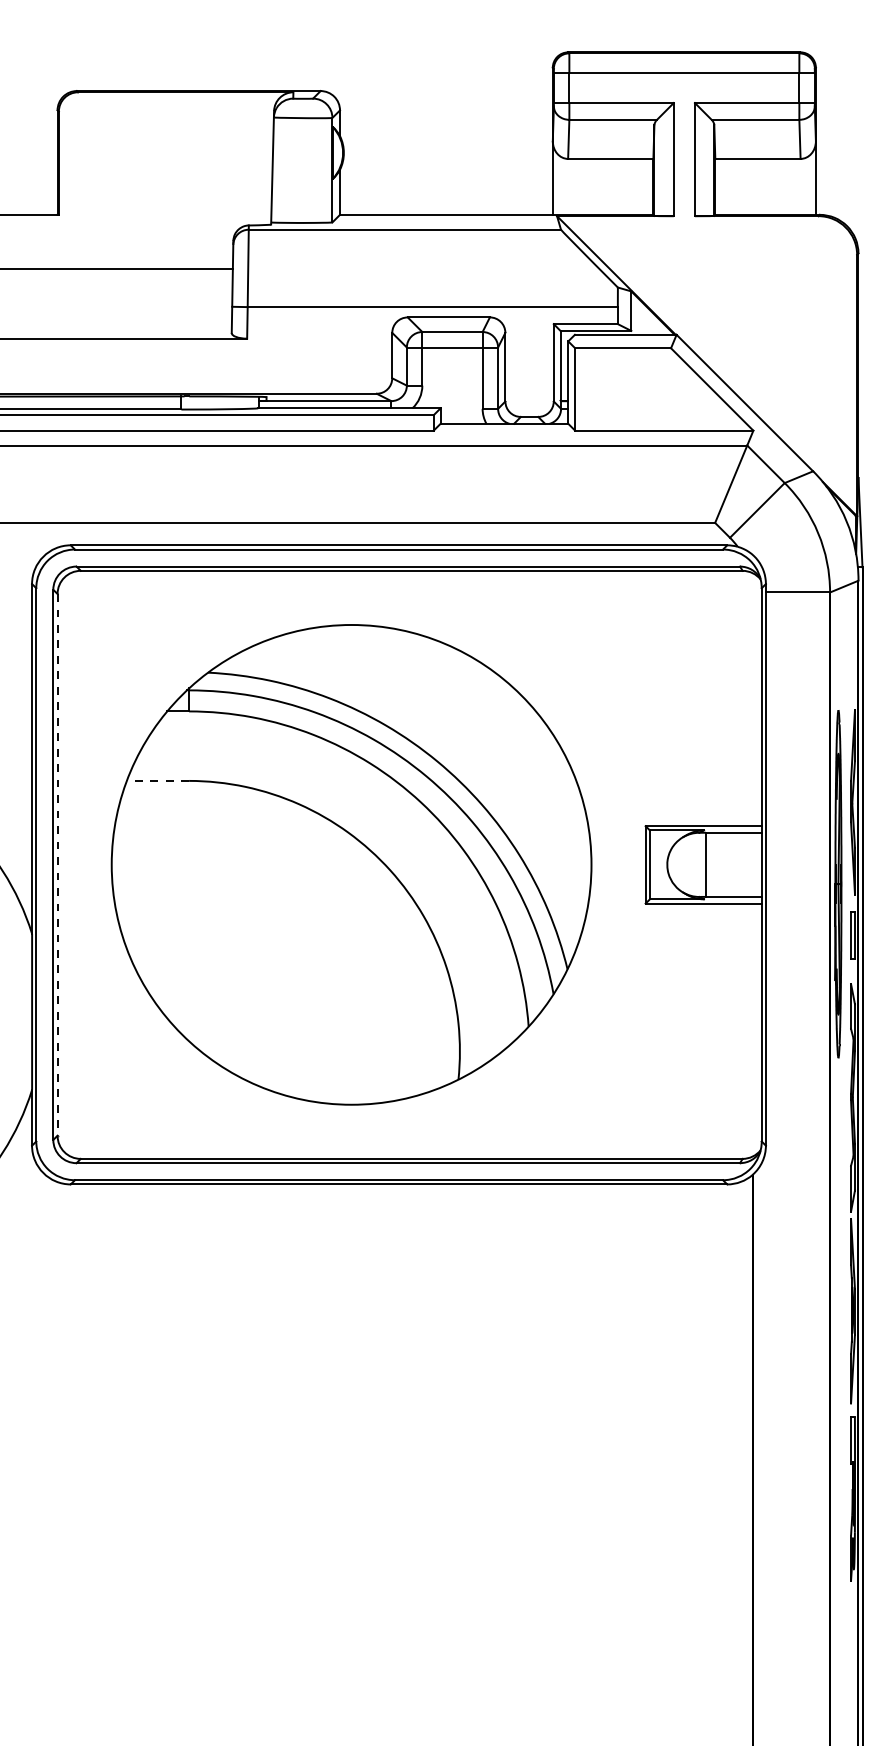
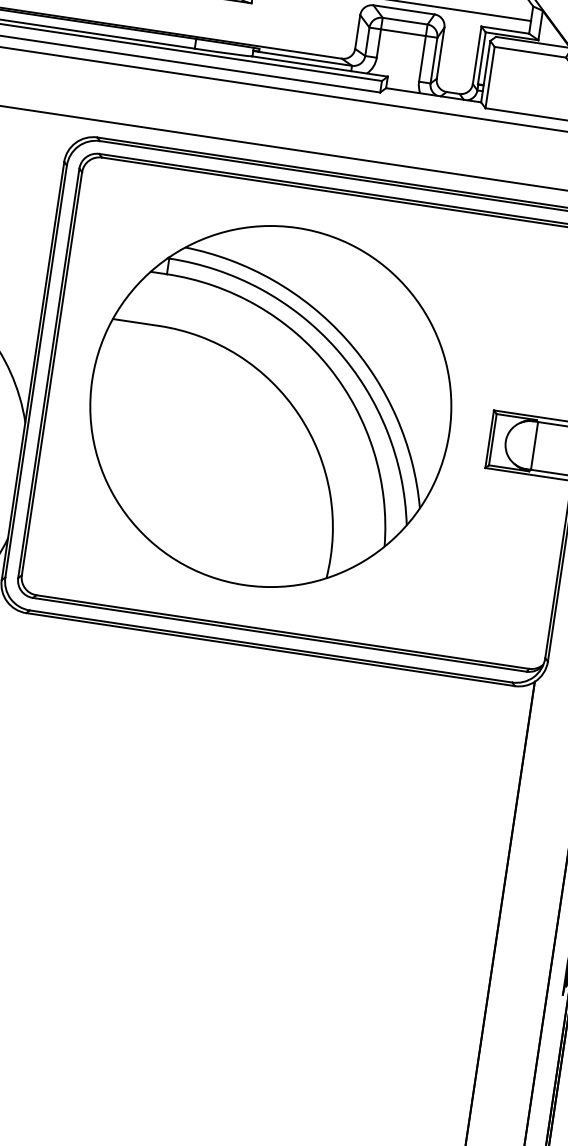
line: (157, 780) -> (135, 322), dashed -> solid
line: (57, 864) -> (51, 373), dashed -> solid

